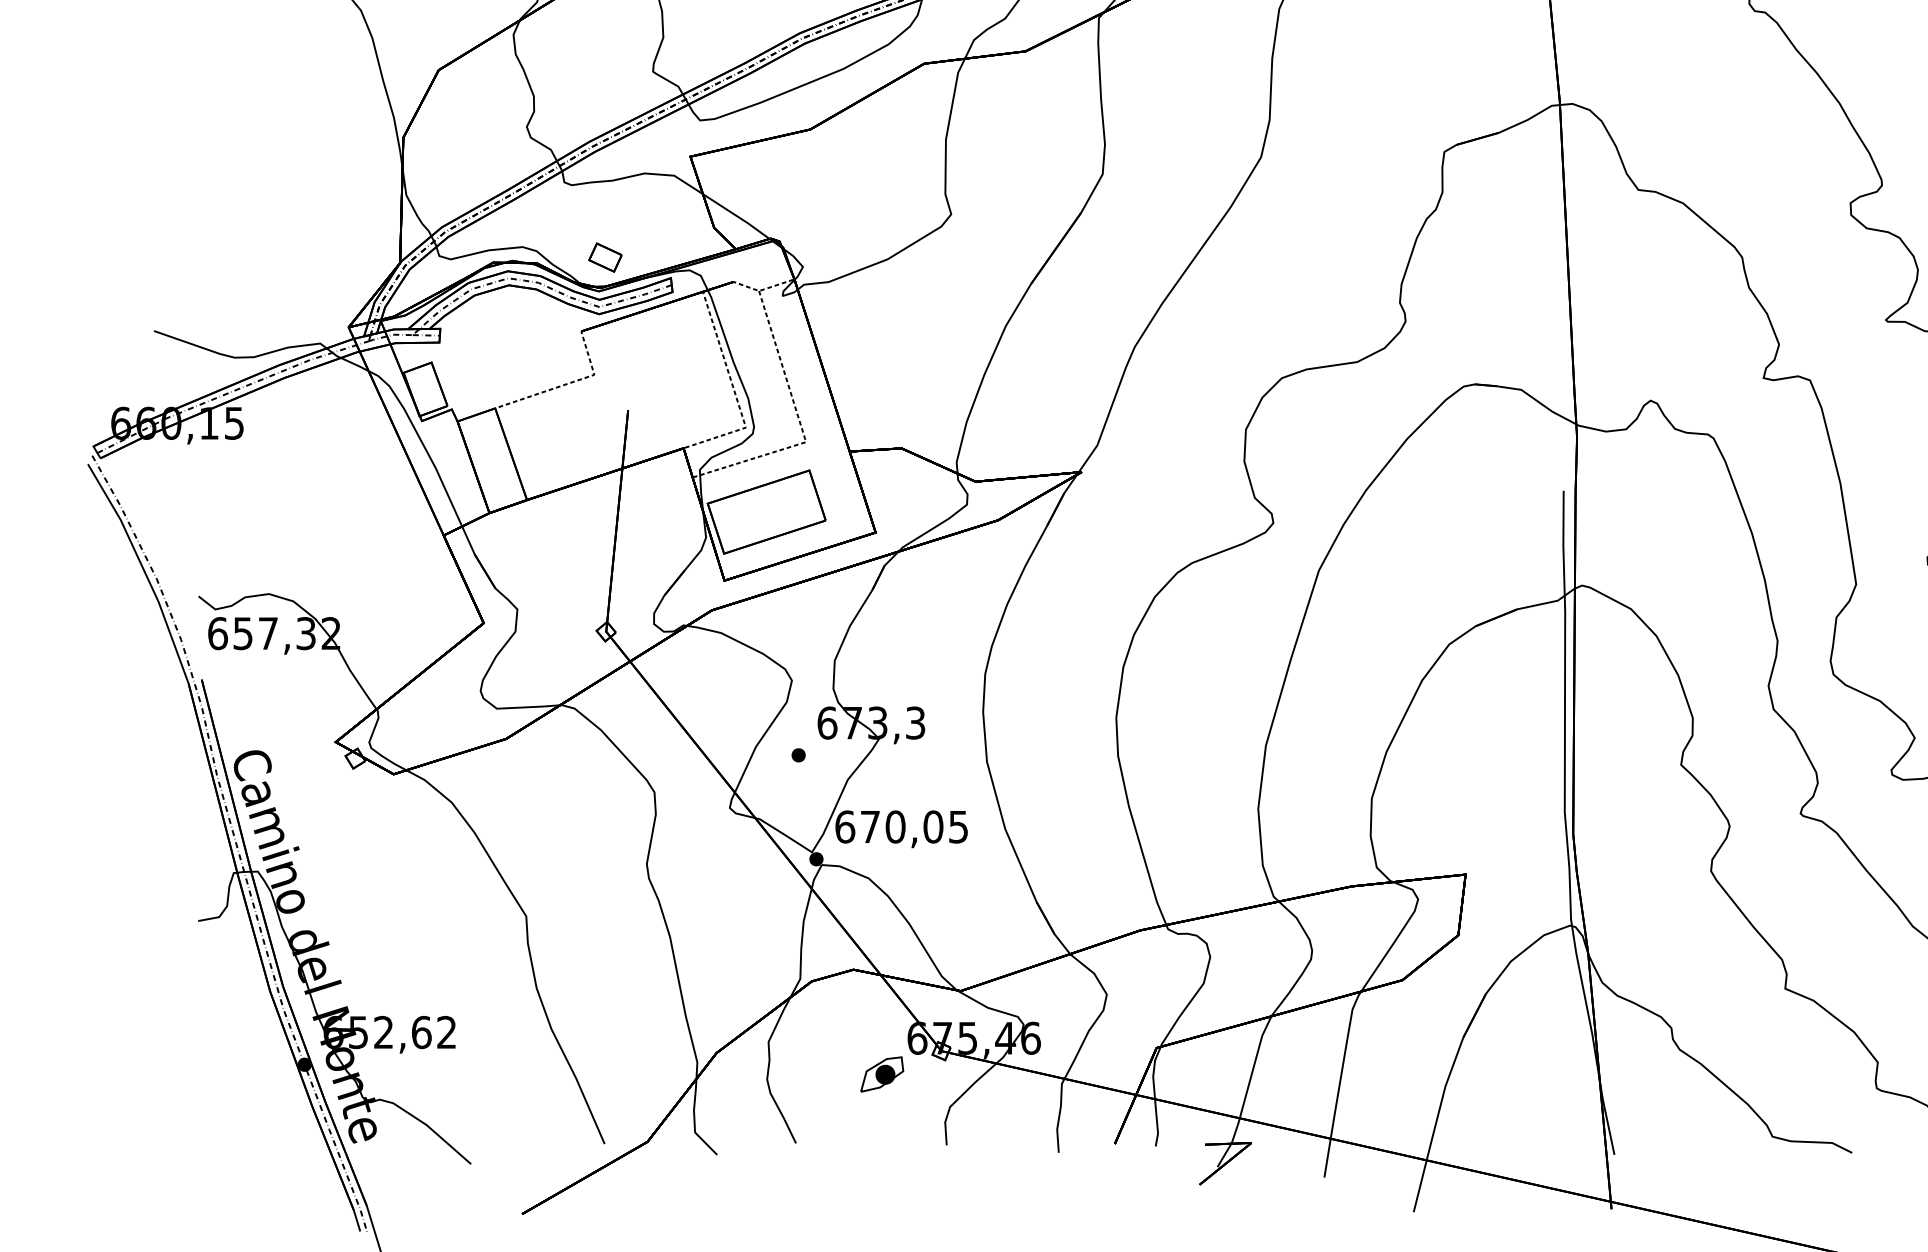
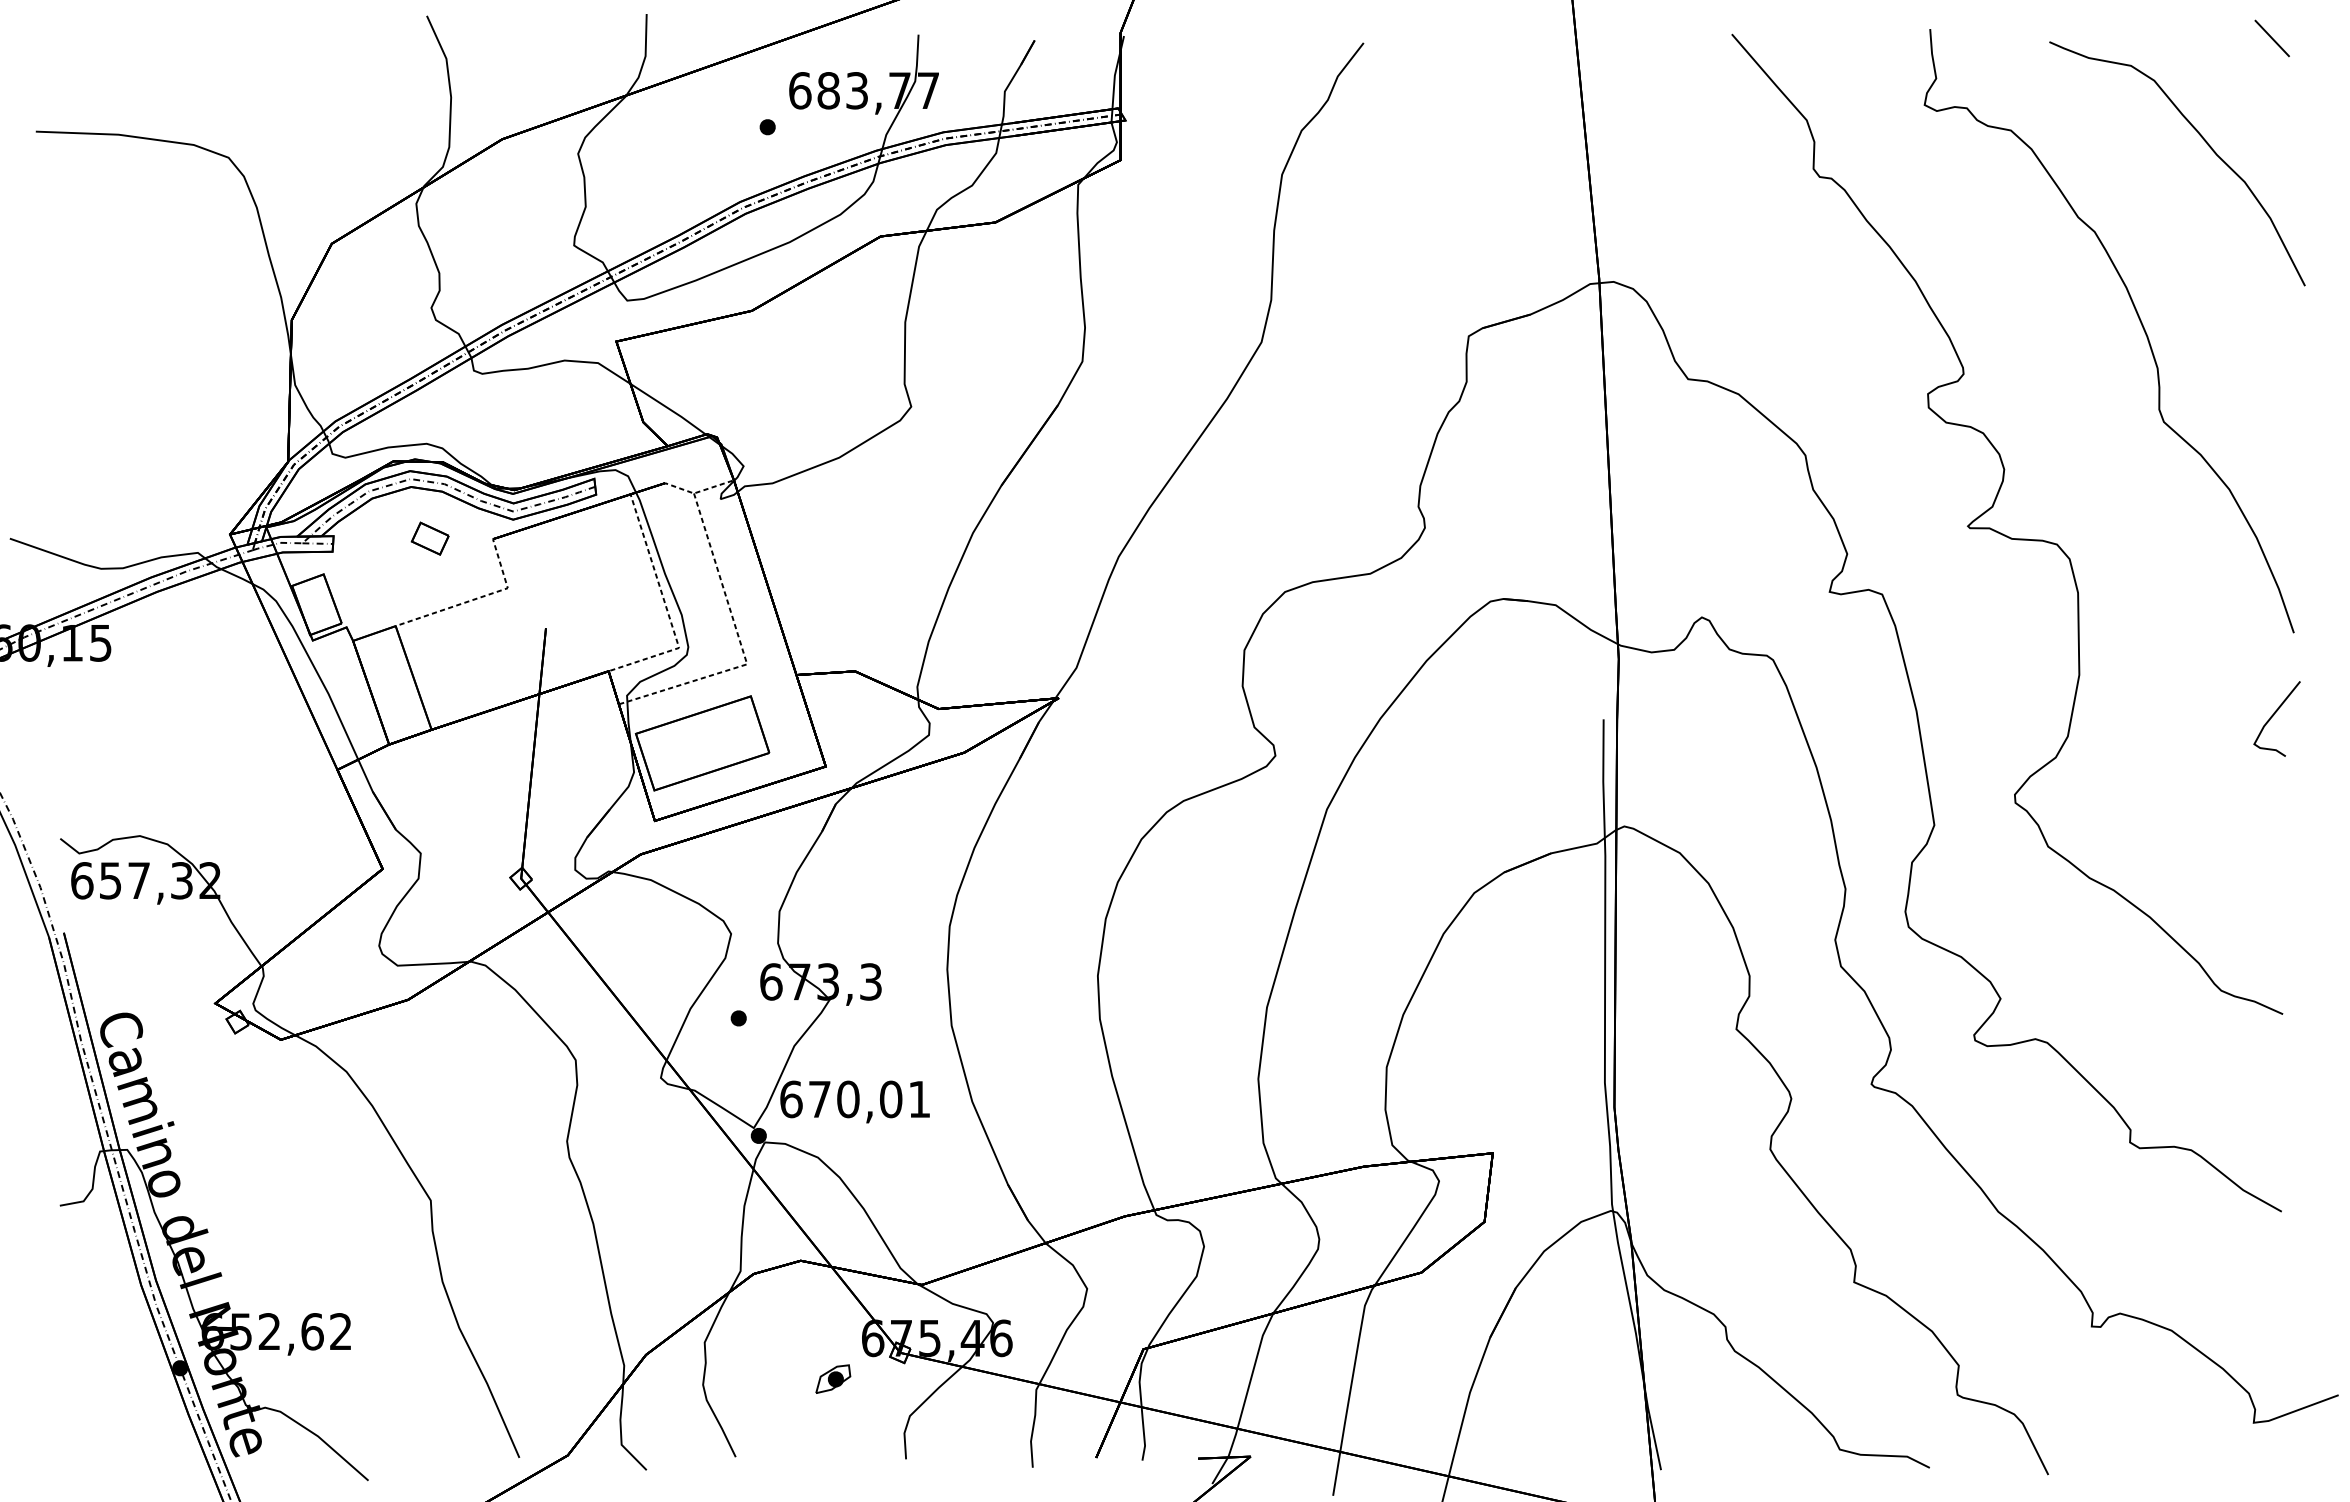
part: (604, 257) -> (429, 538), moved
text: (957, 827) -> (918, 1099), 670,05 -> 670,01
part: (882, 1073) -> (833, 1378), size x0.71

